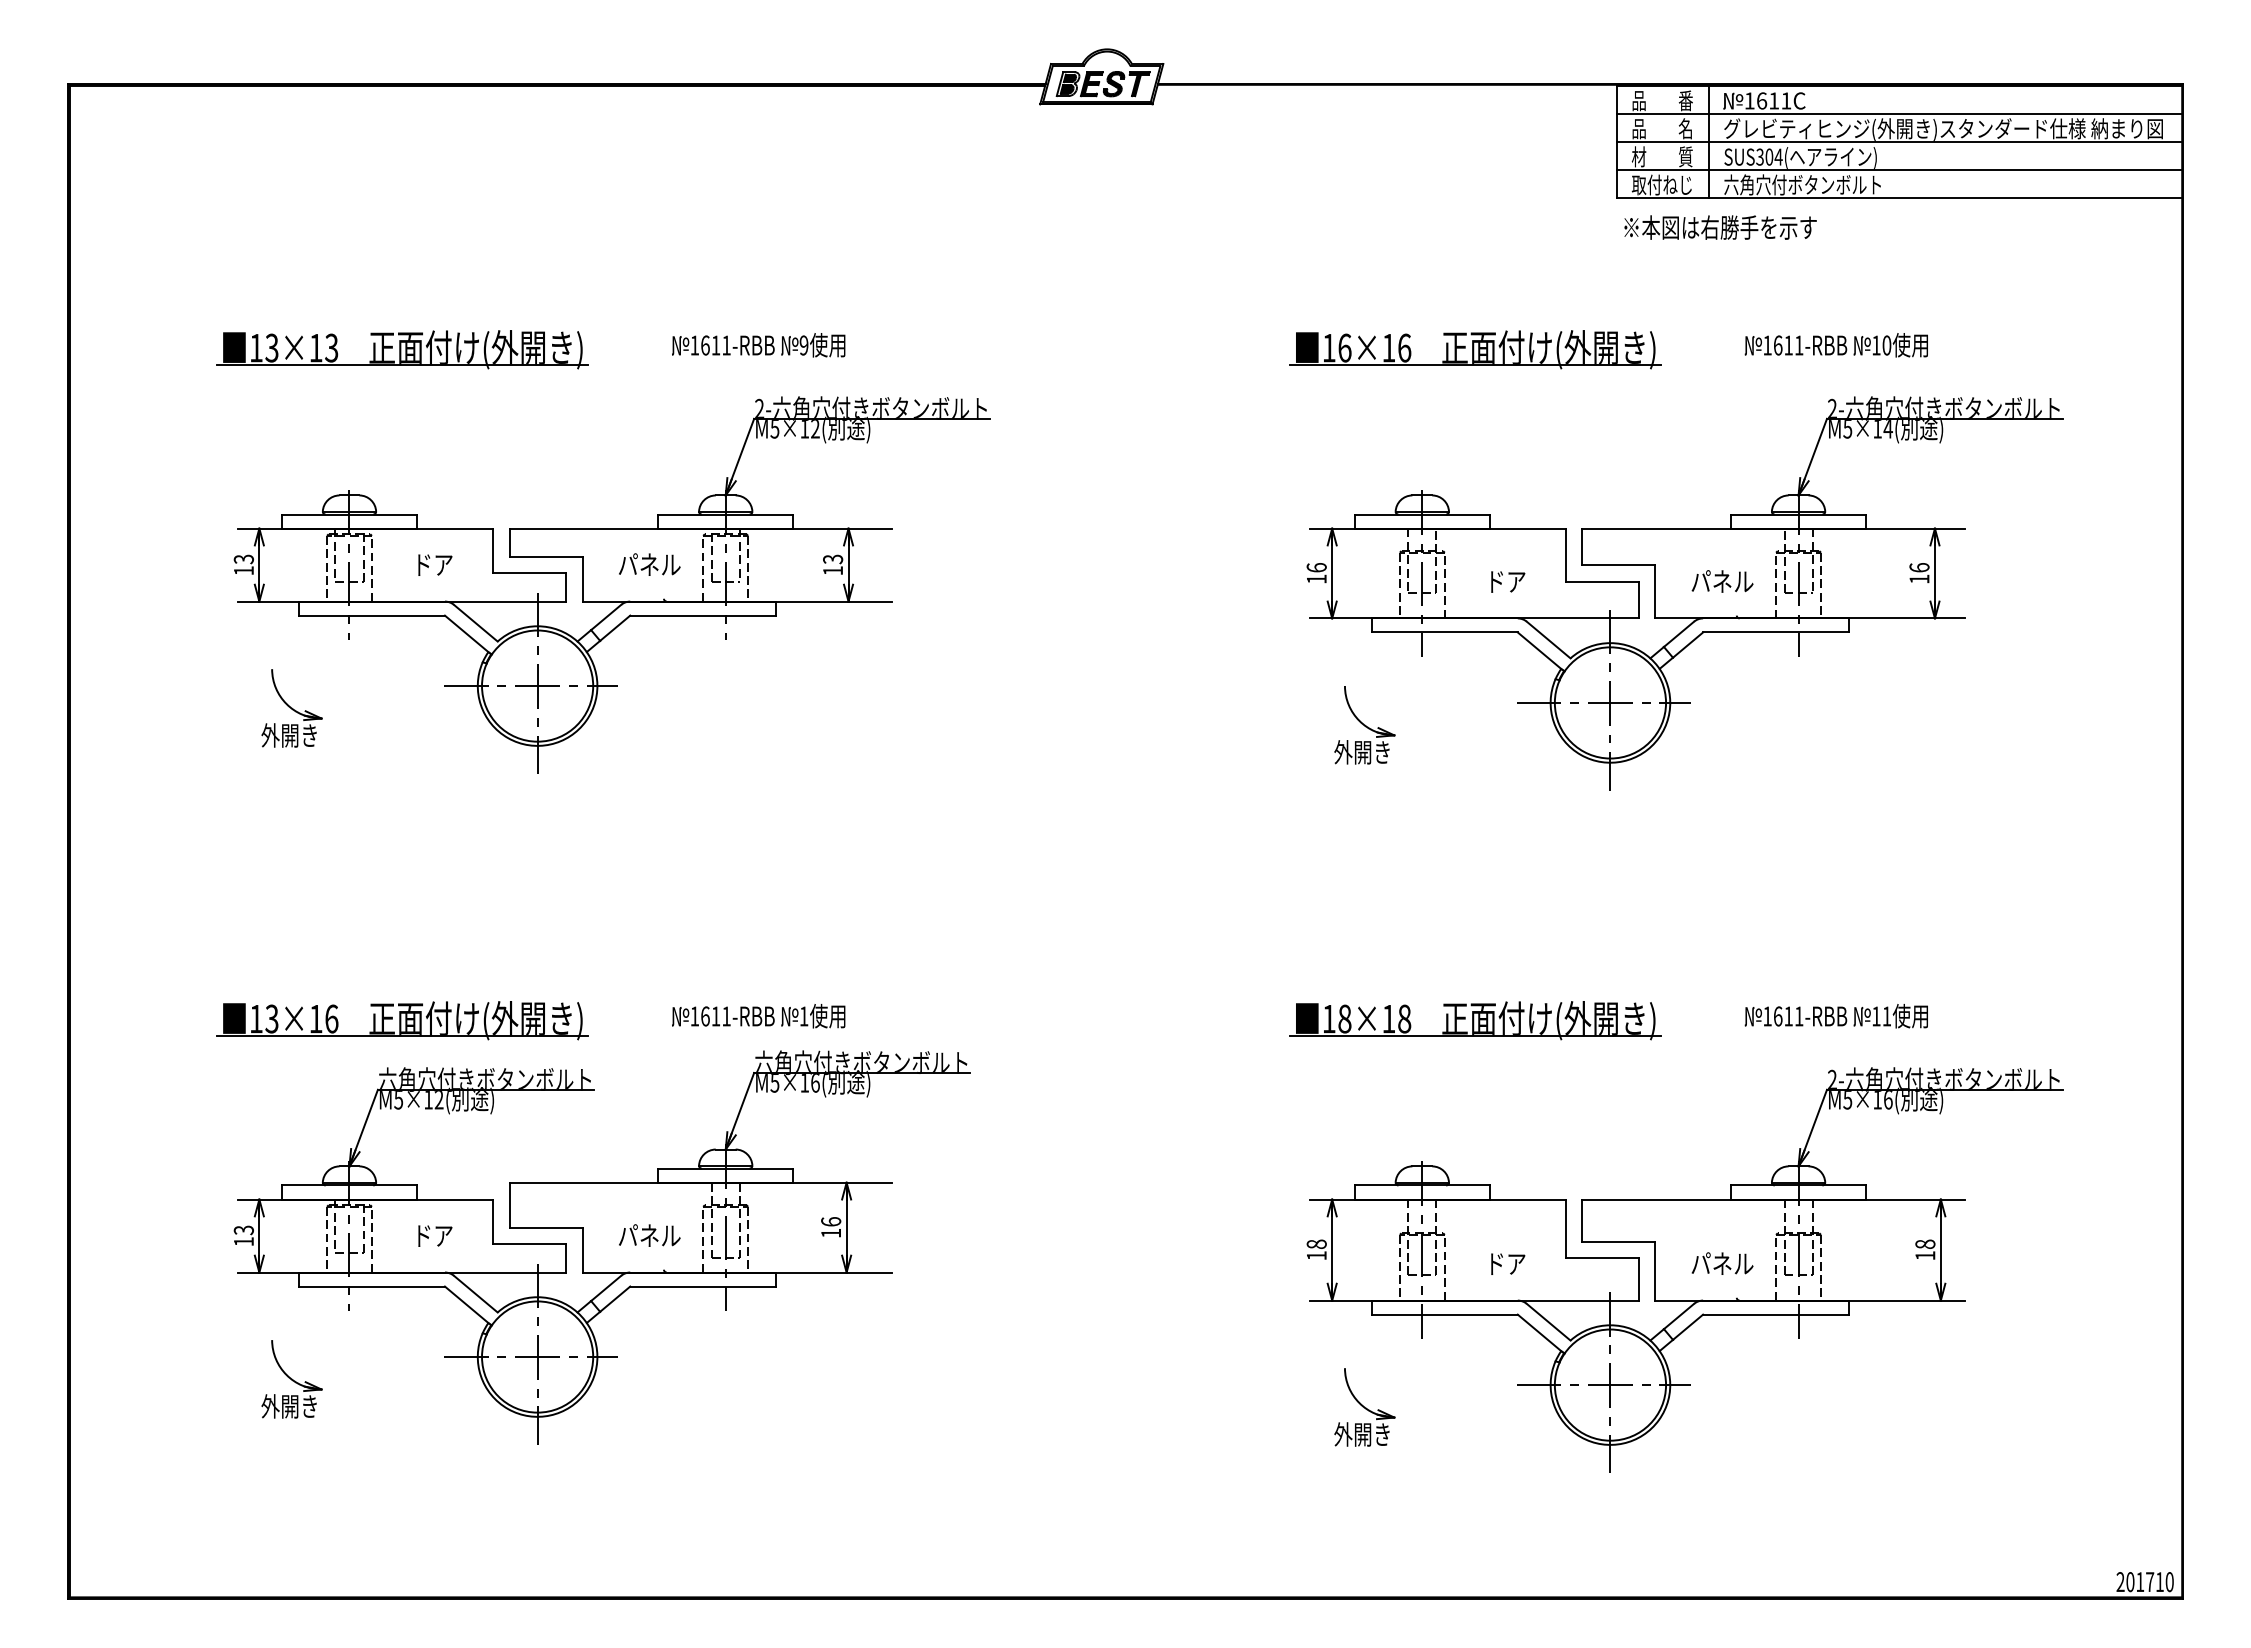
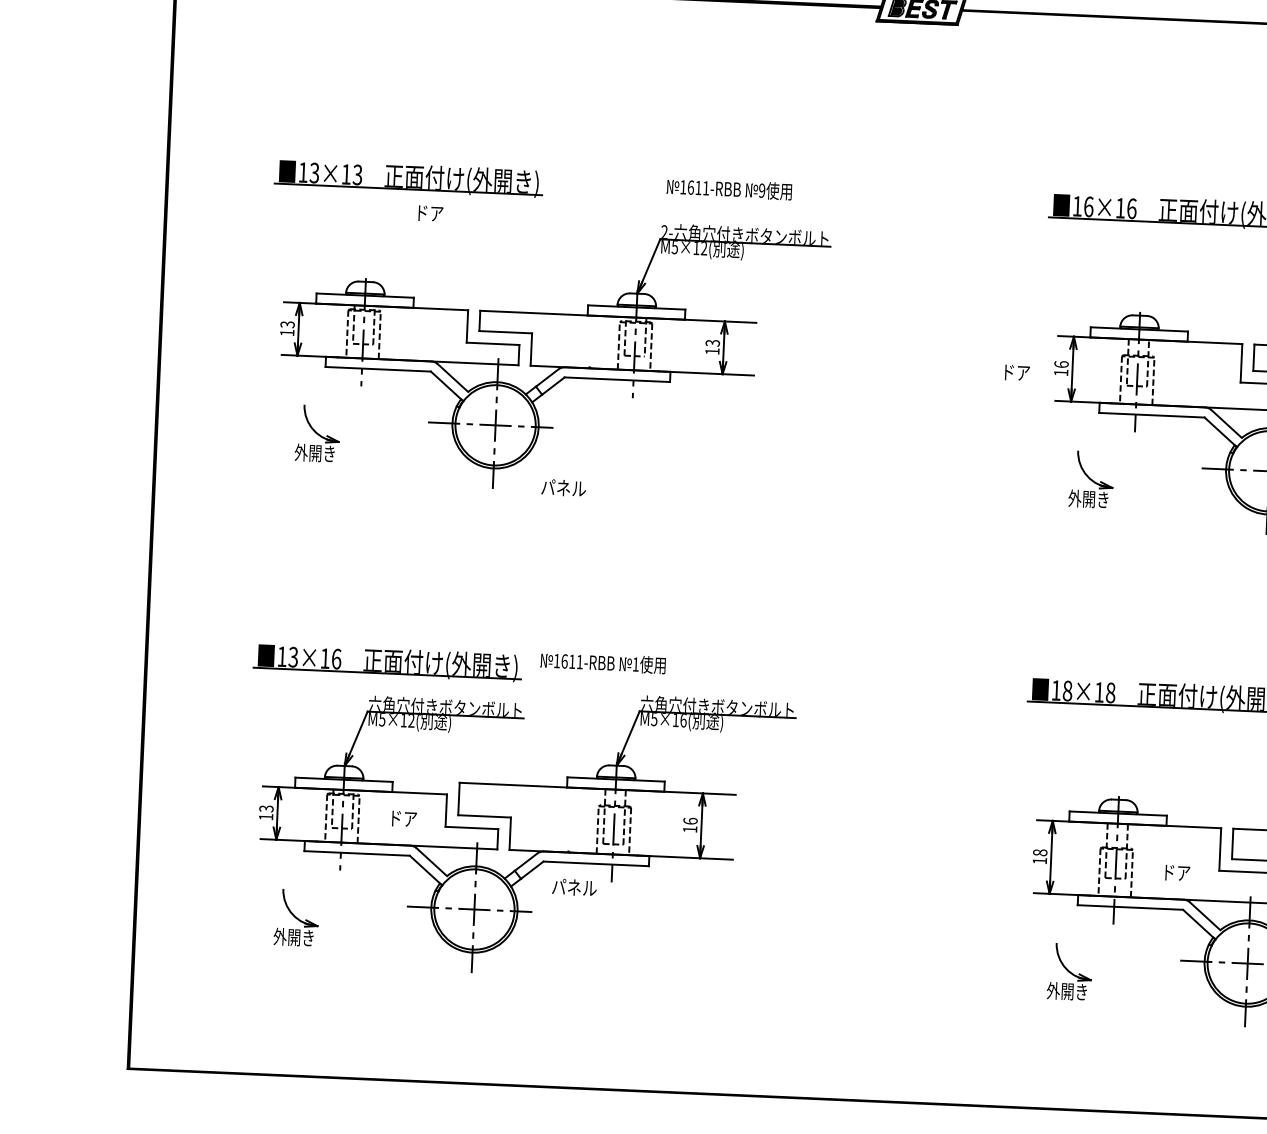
text: (758, 345) -> (729, 189), moved
text: (435, 564) -> (431, 213), moved
text: (649, 564) -> (563, 487), moved
text: (1508, 581) -> (1017, 372), moved
text: (758, 1016) -> (602, 663), moved
text: (649, 1235) -> (574, 887), moved

